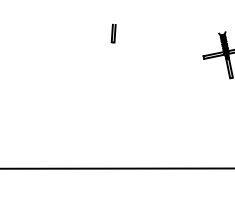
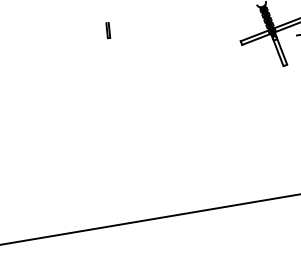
part: (113, 33) -> (108, 30), size x0.6

